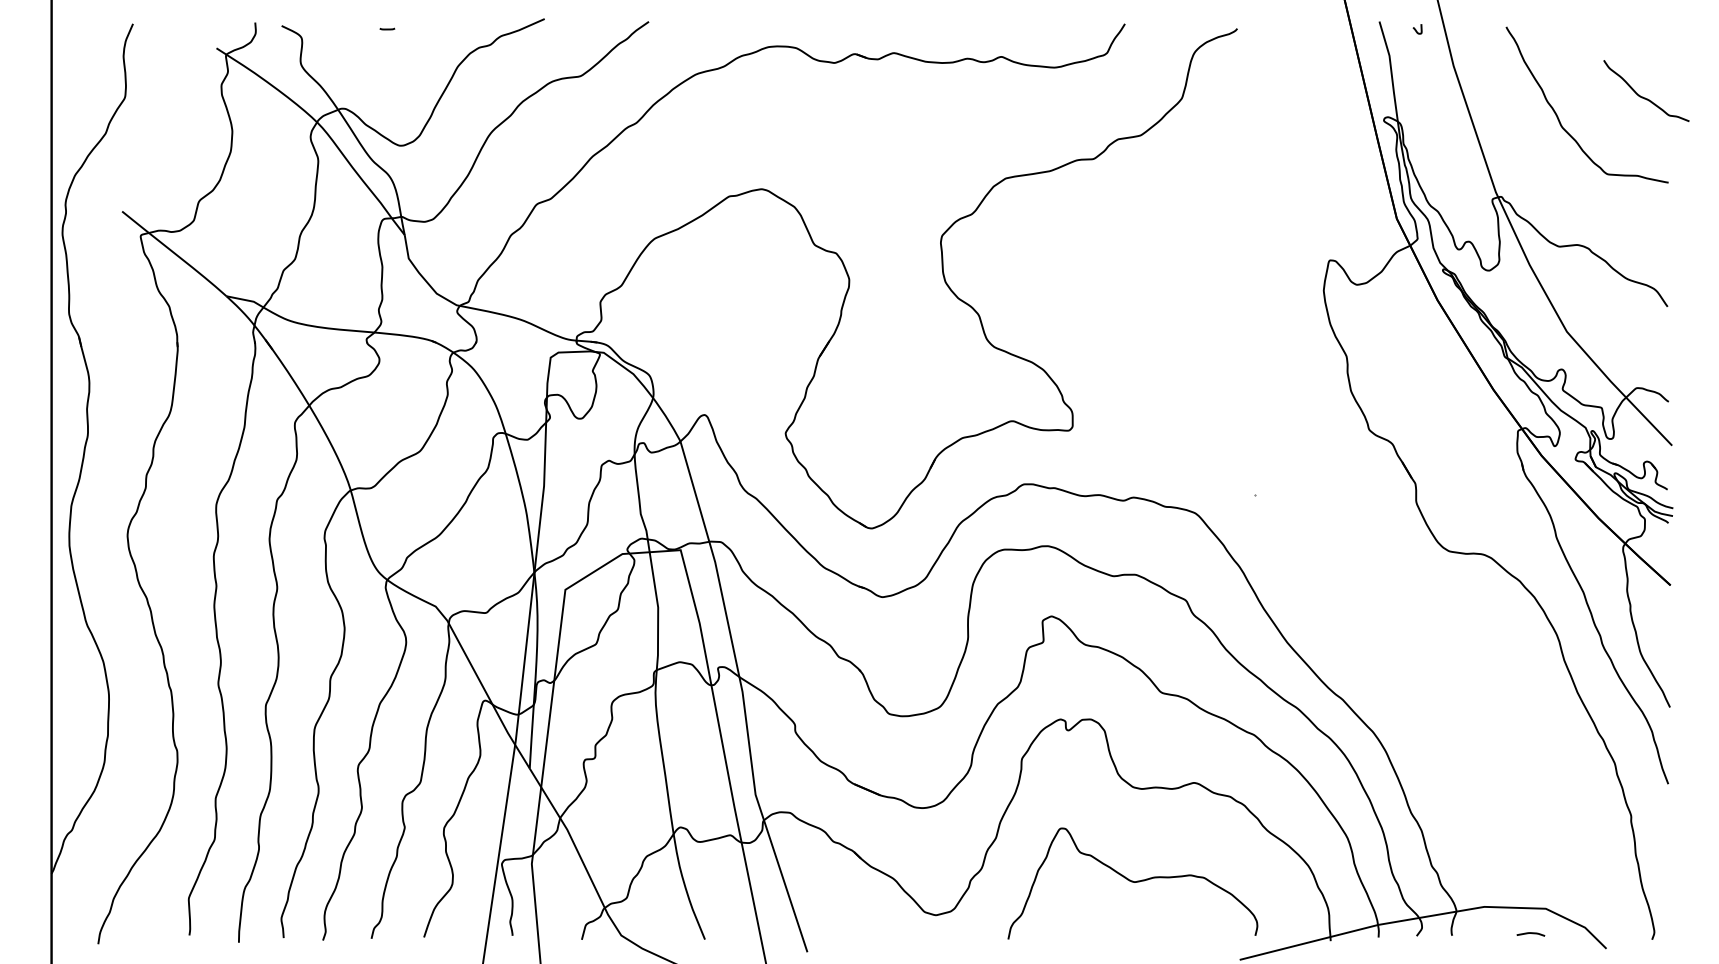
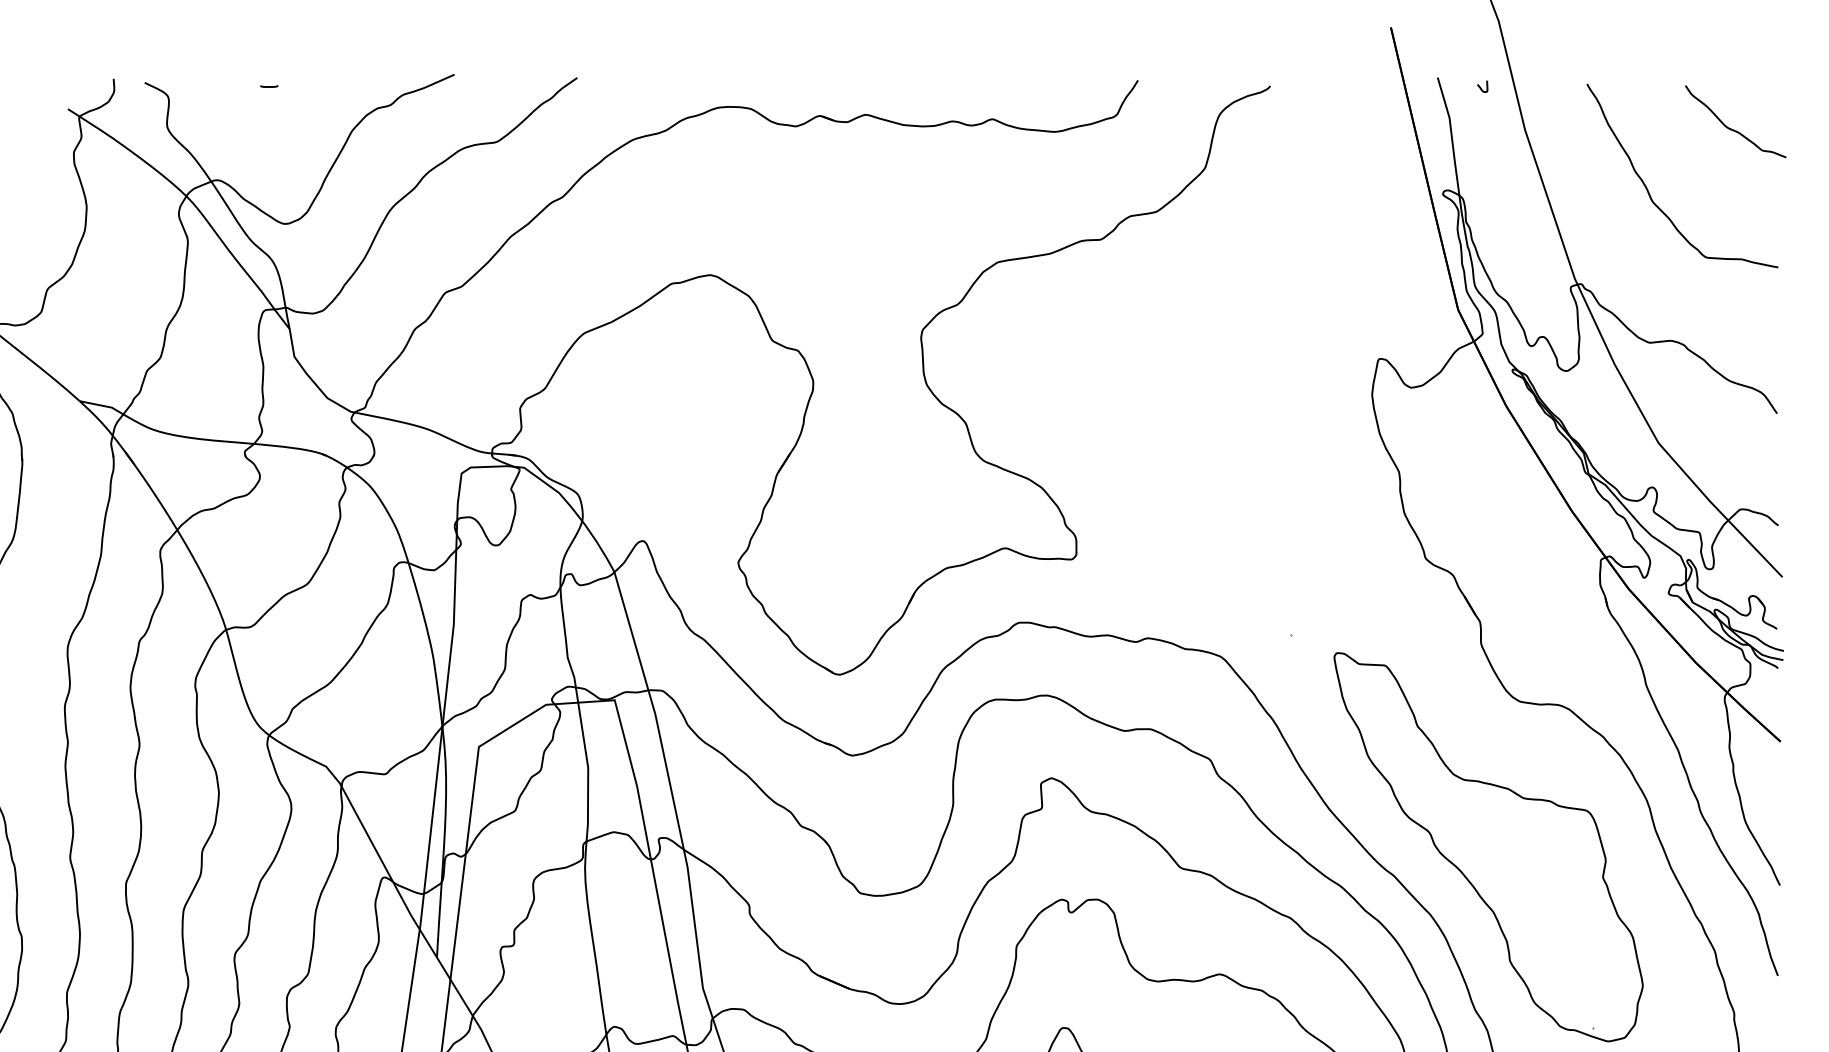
curve: (1643, 96) -> (1732, 128), moved
part: (1422, 674) -> (1488, 846), added

